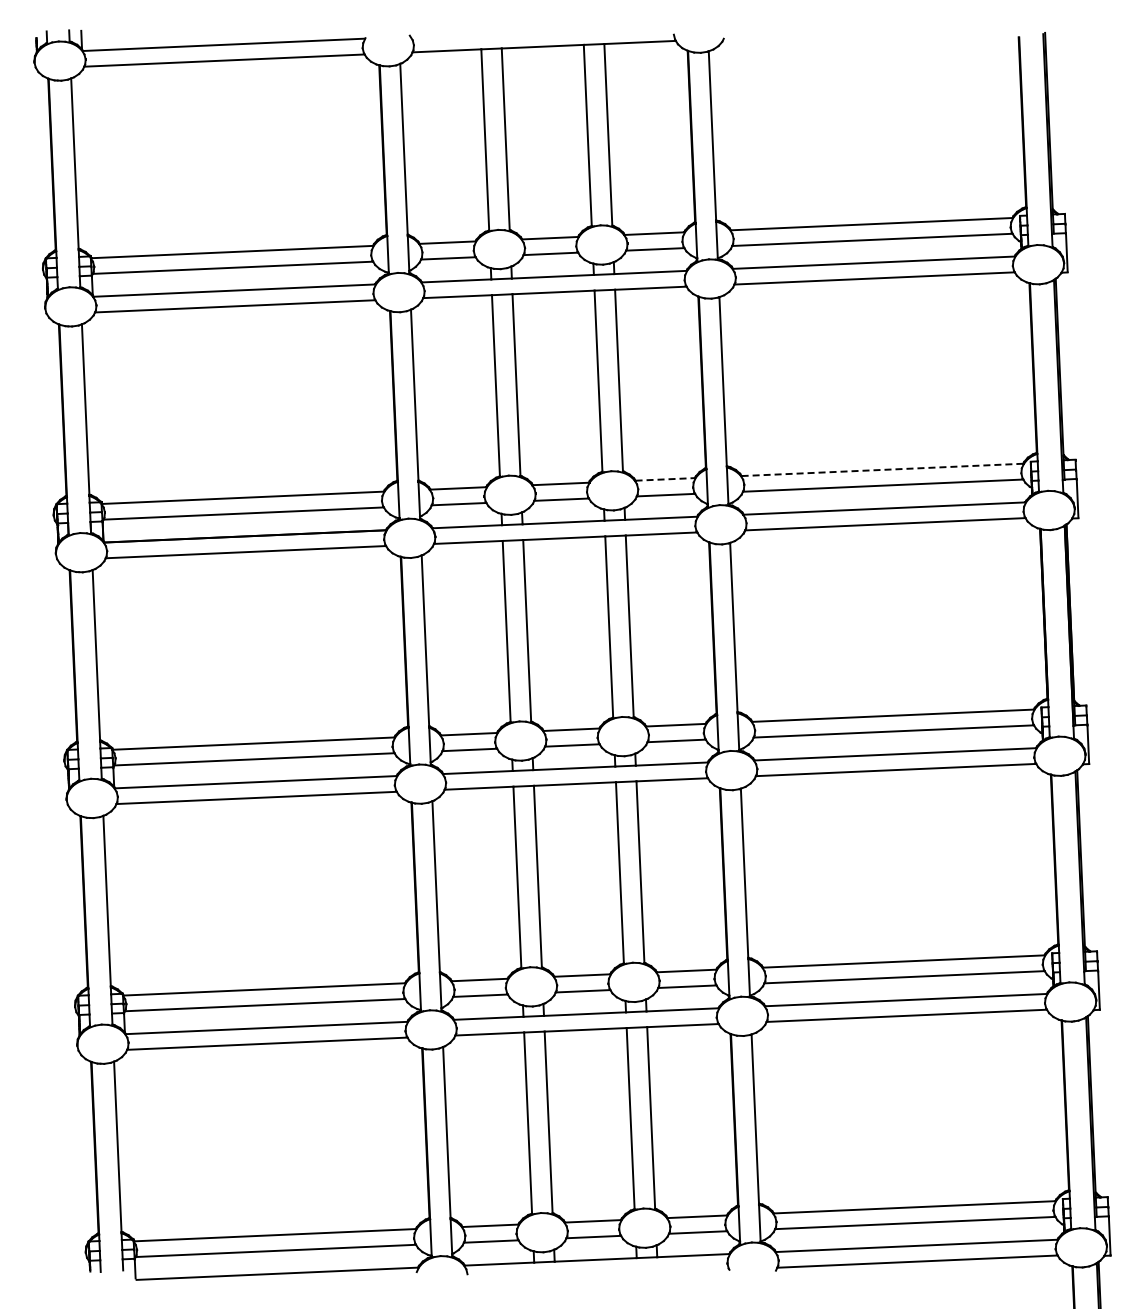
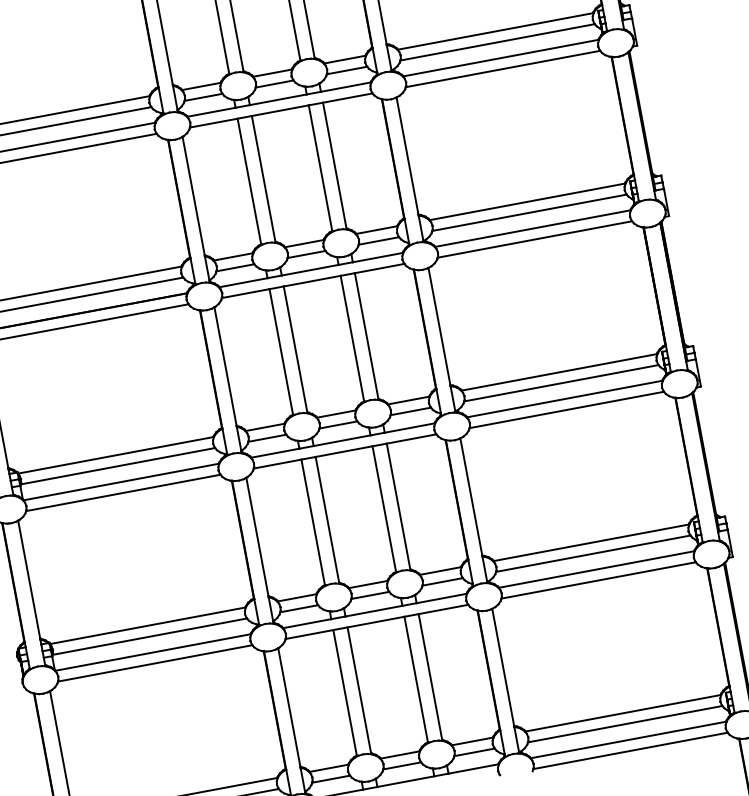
line: (882, 469) -> (527, 201), dashed -> solid
line: (665, 479) -> (377, 230), dashed -> solid

